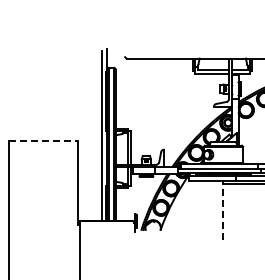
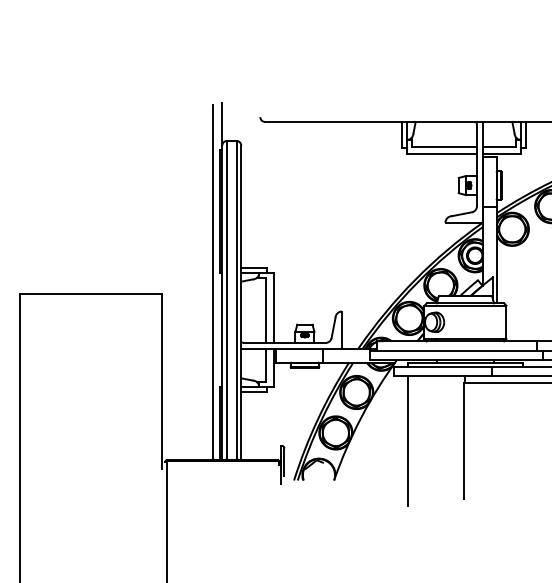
line: (44, 141) -> (92, 294), dashed -> solid
line: (196, 211) -> (409, 440), added
line: (222, 211) -> (463, 440), dashed -> solid

